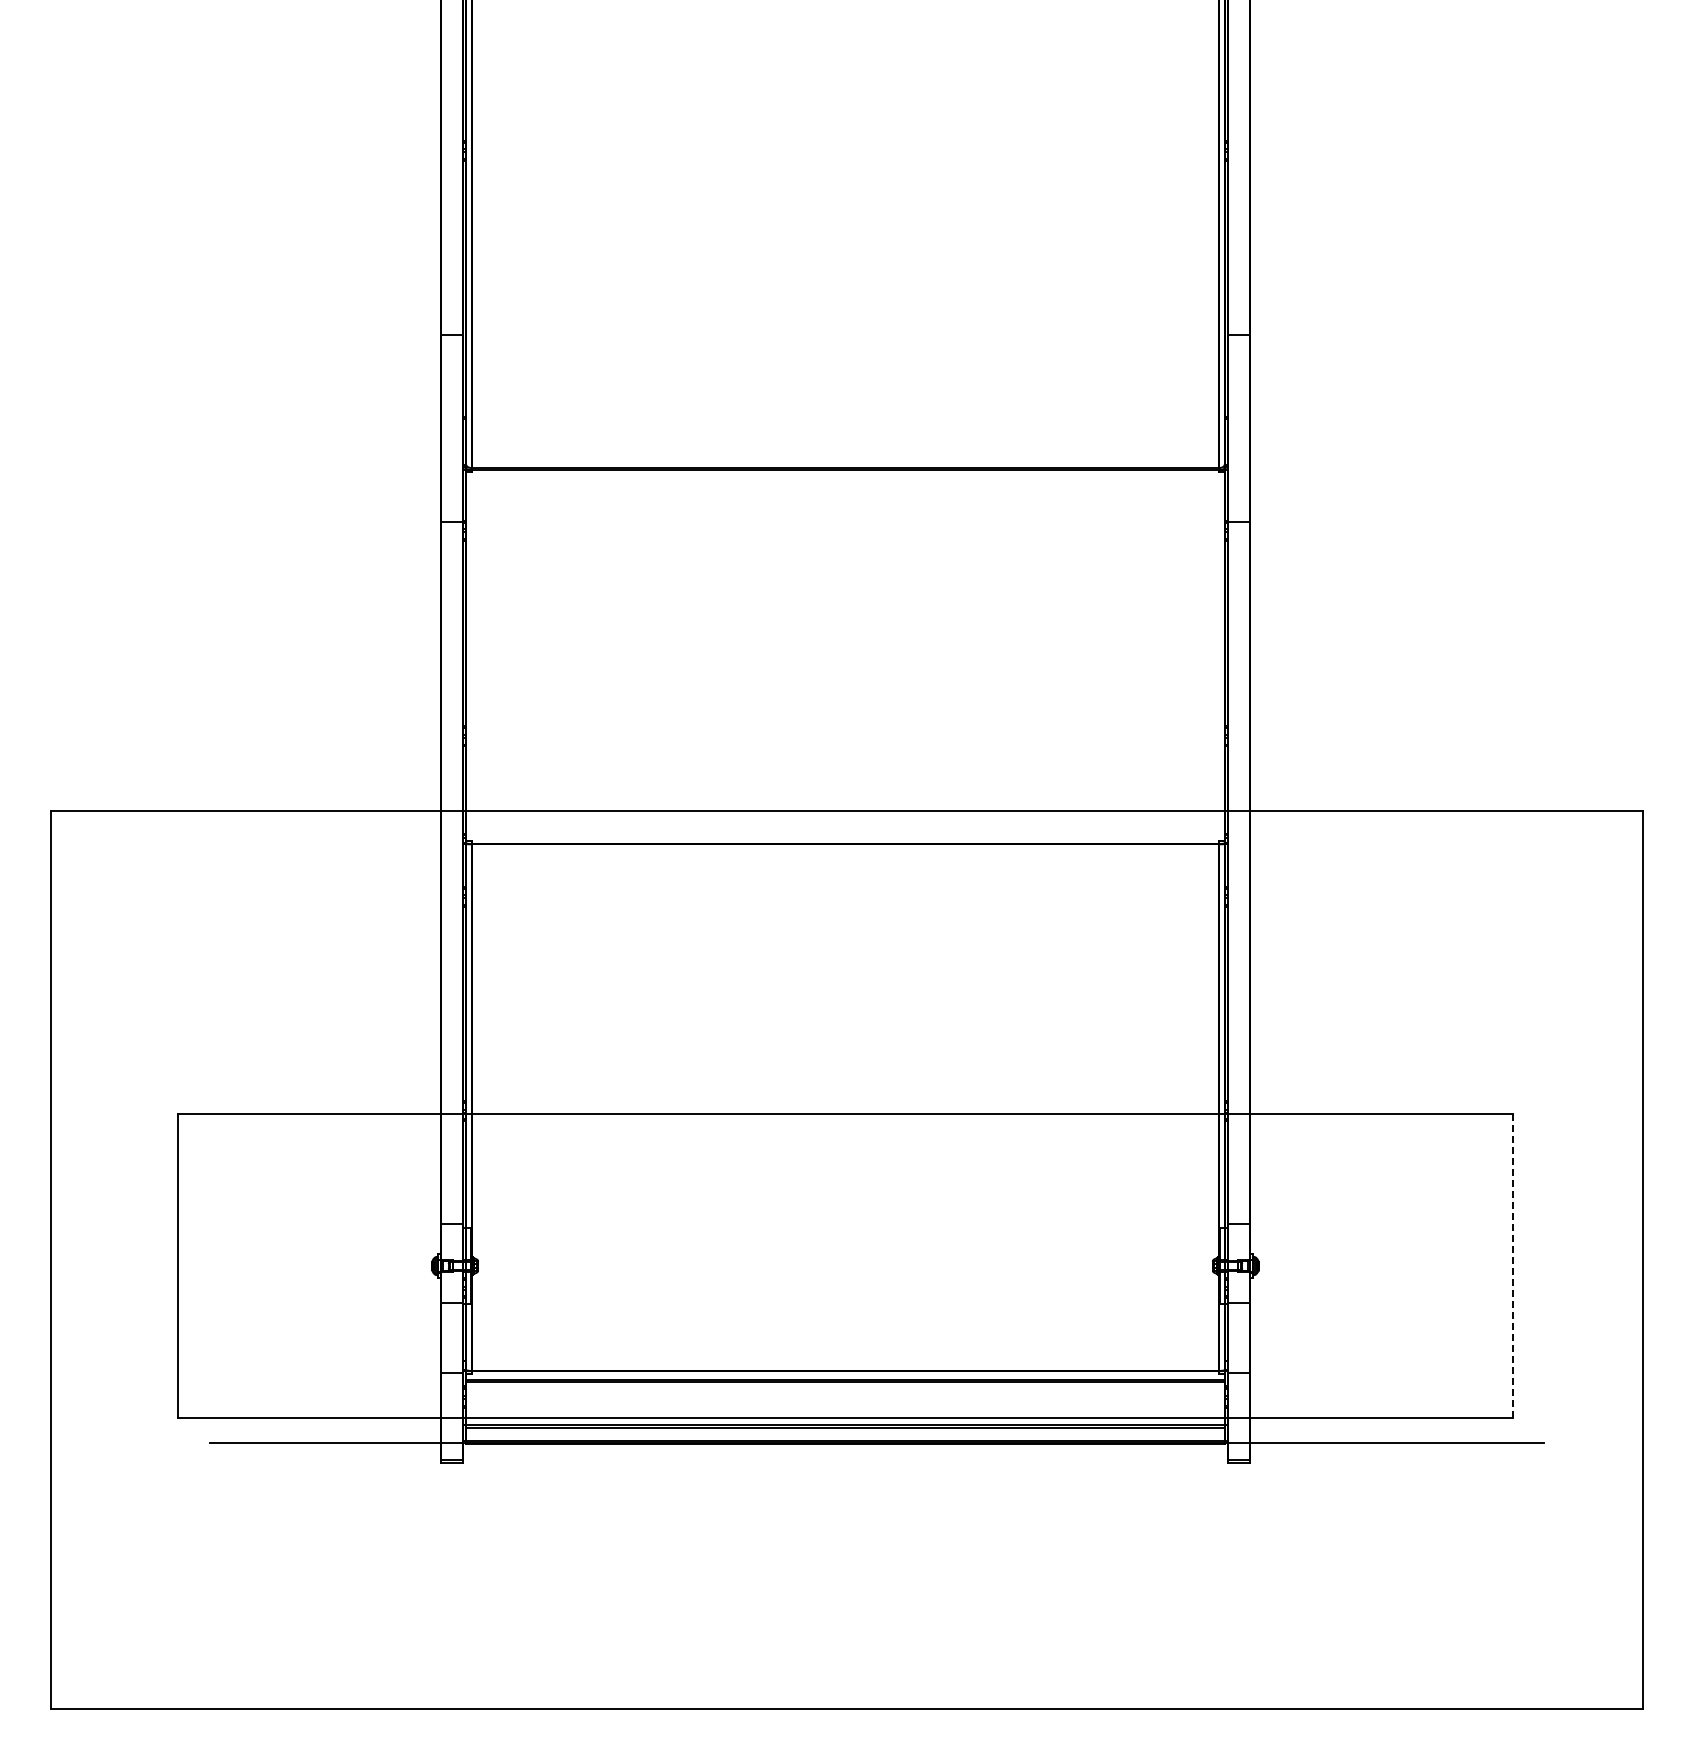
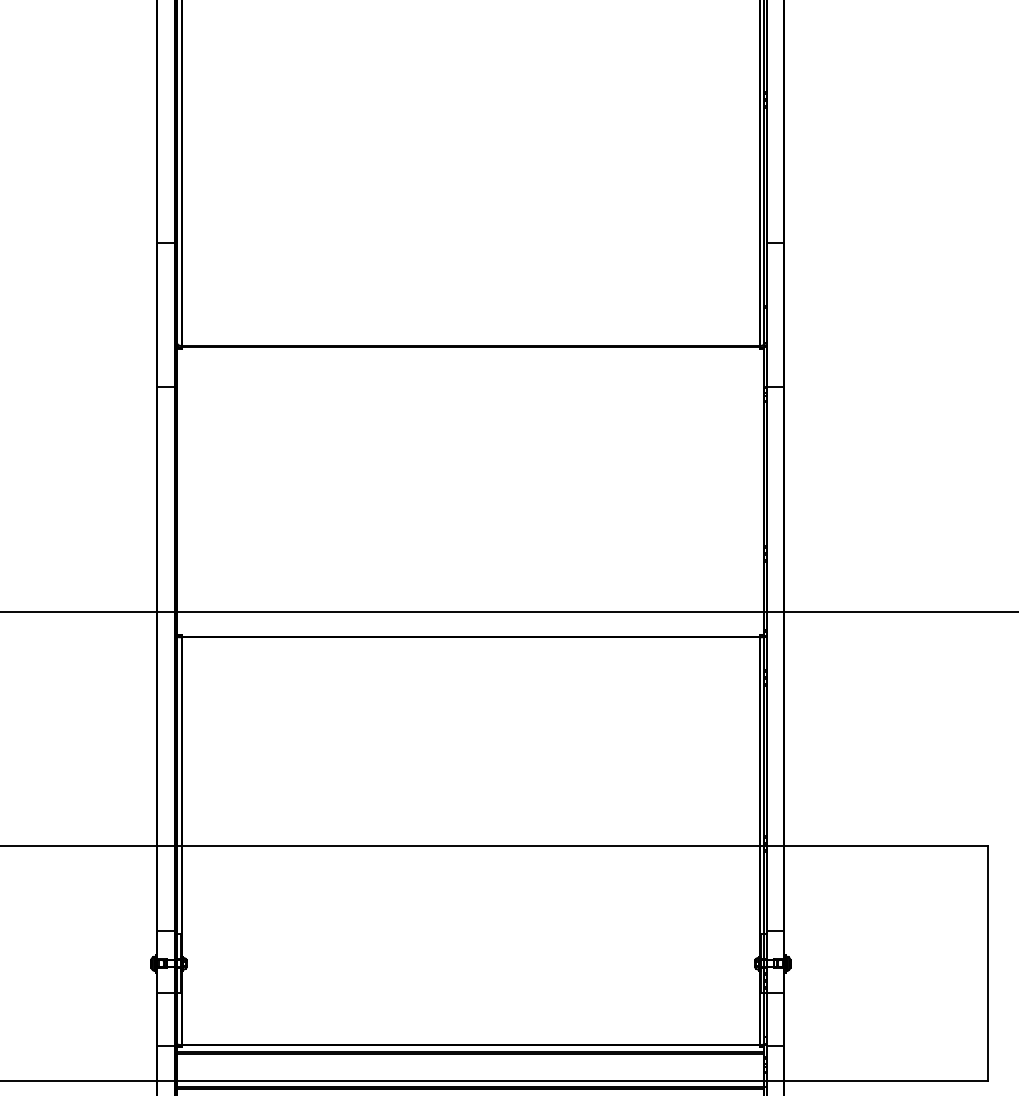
line: (1512, 1266) -> (987, 964), dashed -> solid

